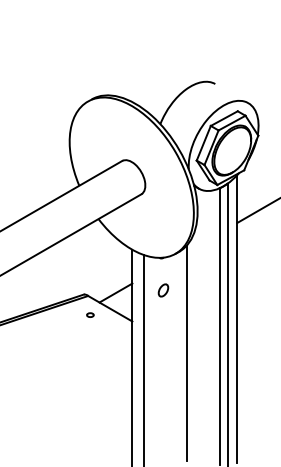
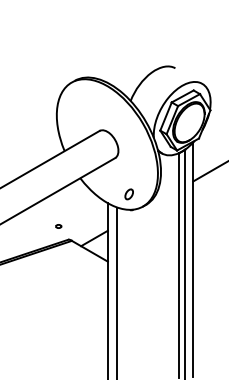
part: (162, 290) -> (128, 194), moved
part: (90, 315) -> (58, 226), moved
line: (187, 353) -> (152, 287), removed

